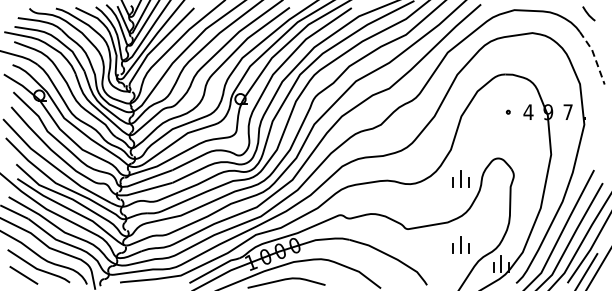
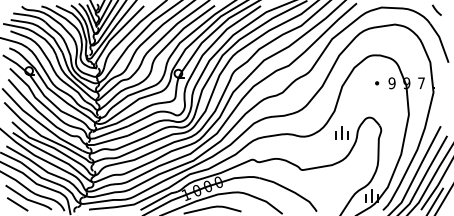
line: (594, 57) -> (441, 42), dashed -> solid
text: (528, 112) -> (392, 83), 4 -> 9
part: (460, 244) -> (341, 181), removed

